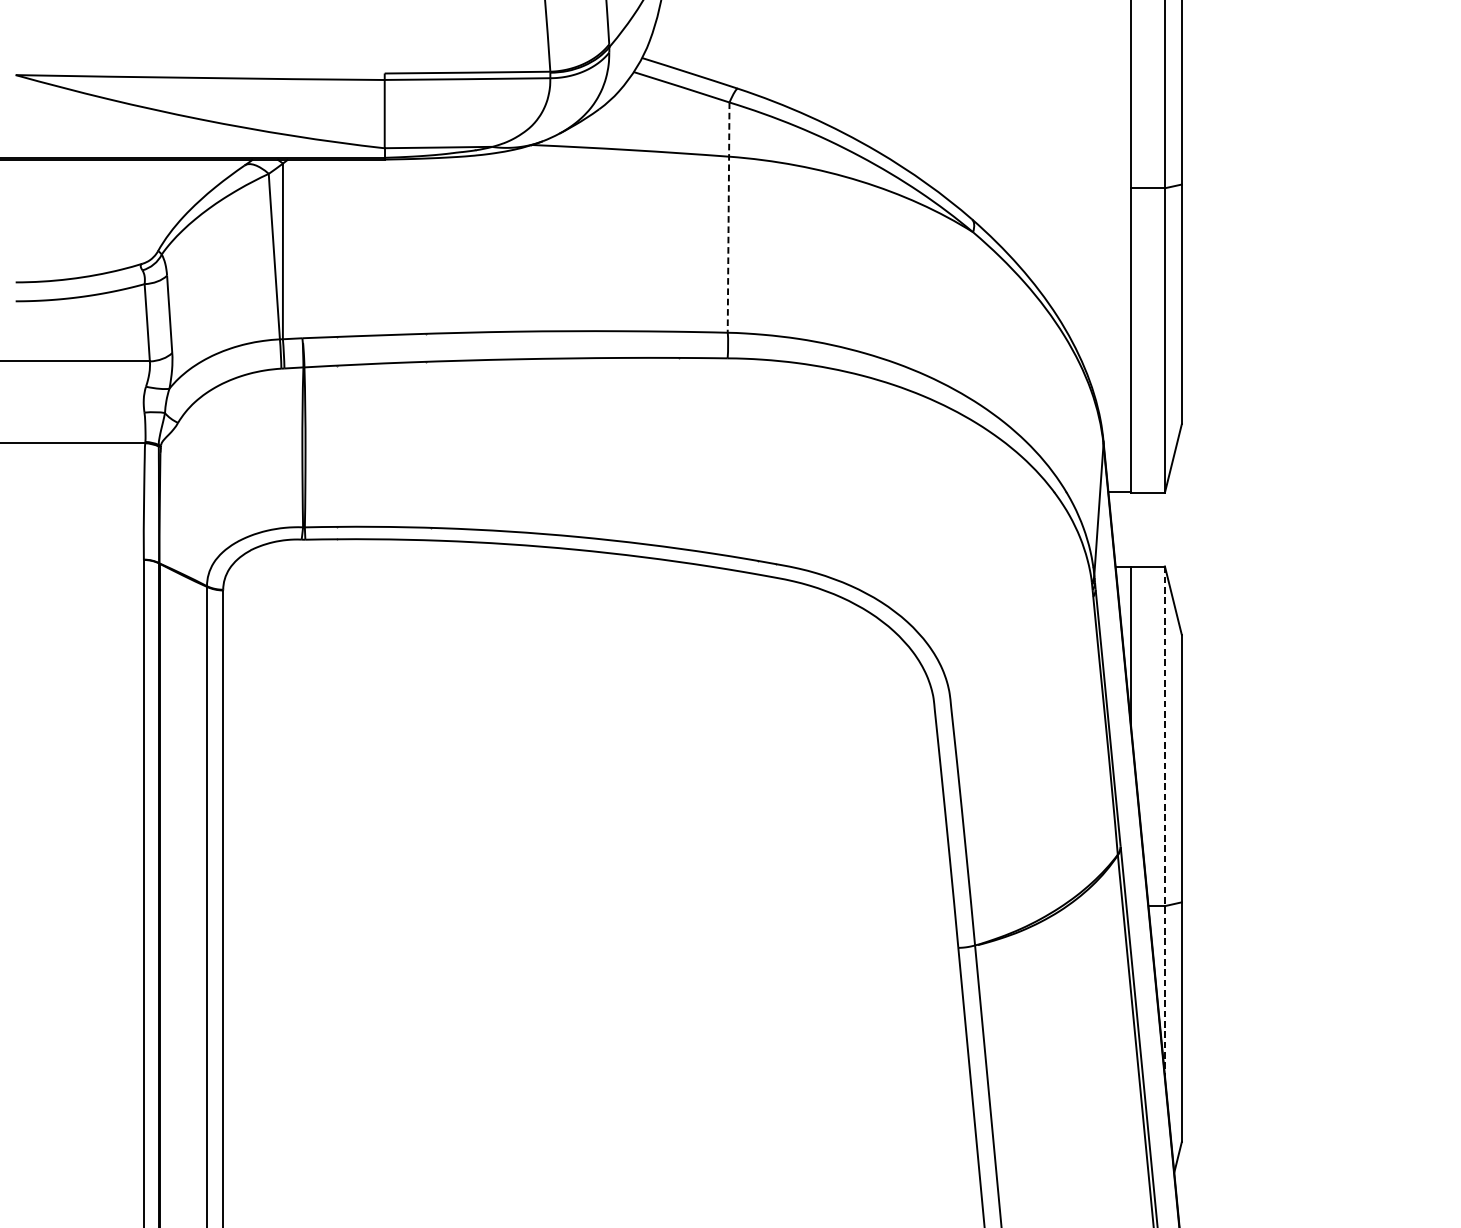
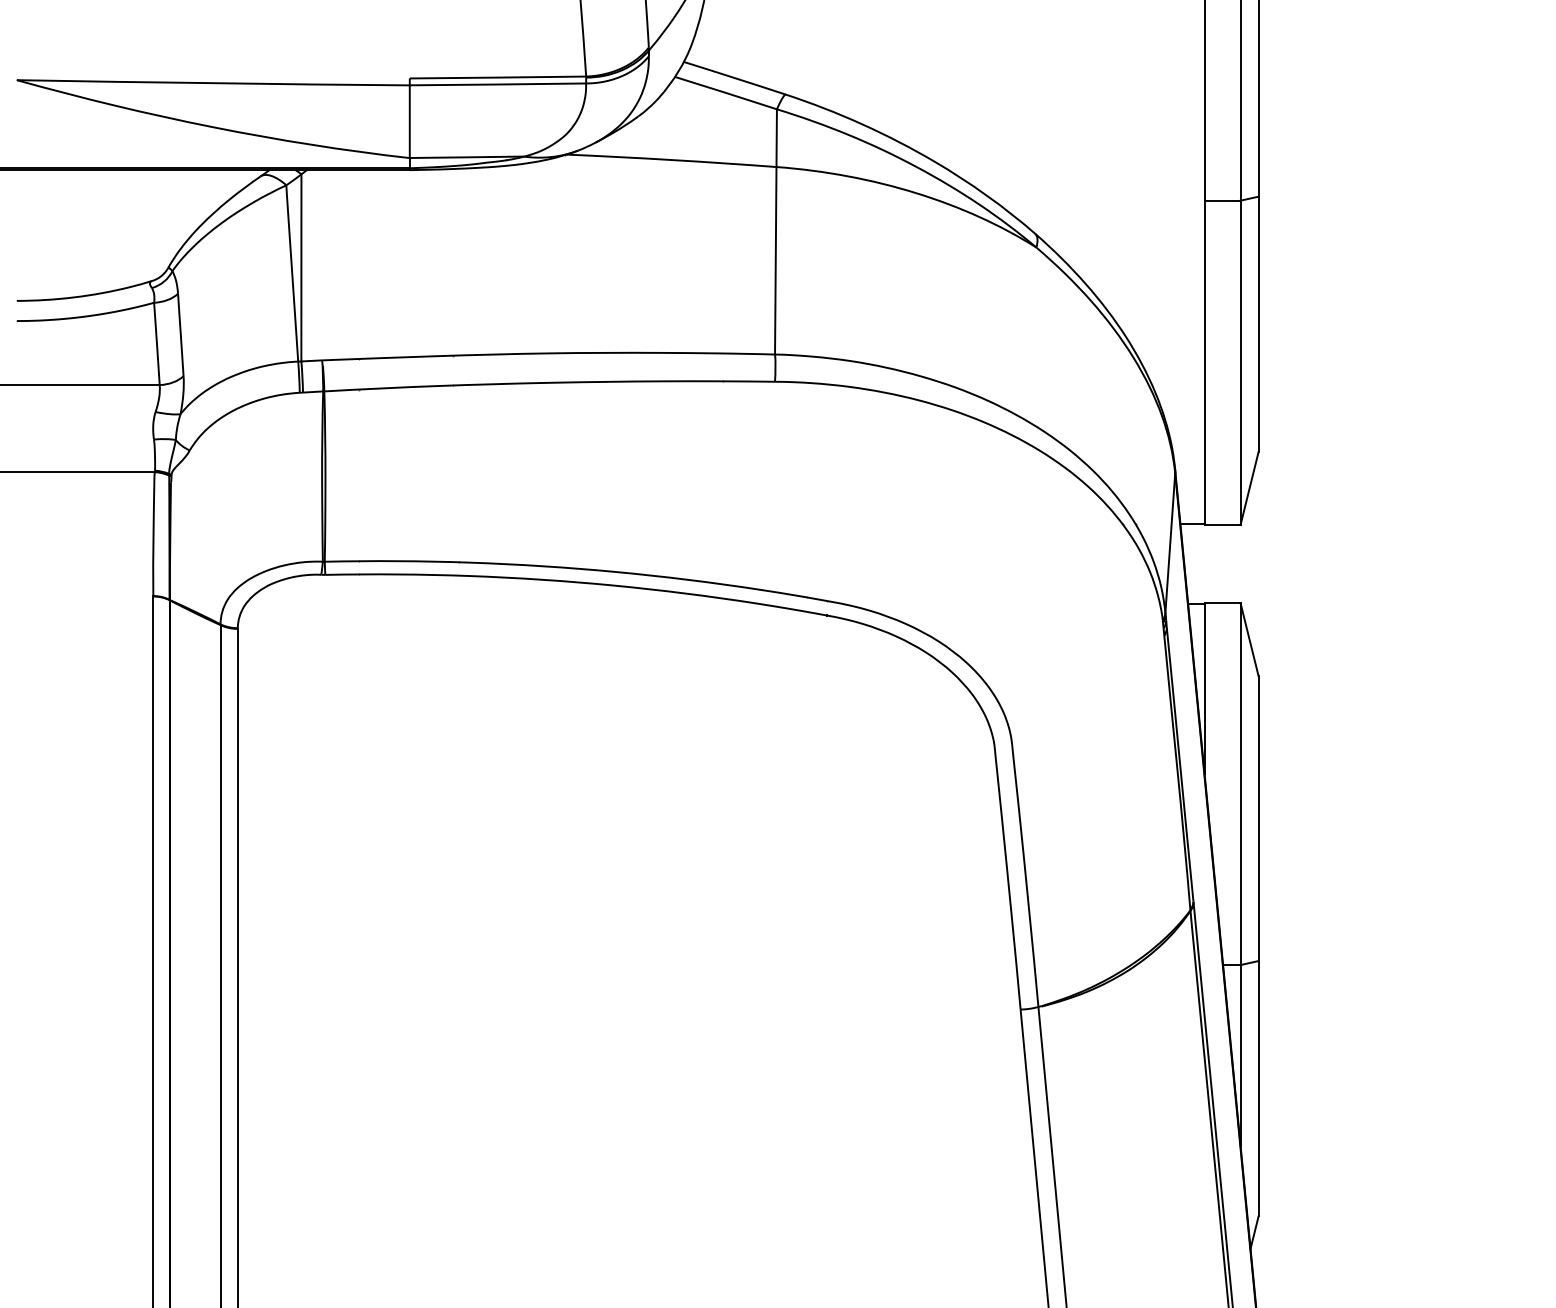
line: (728, 217) -> (775, 231), dashed -> solid
line: (1164, 822) -> (1240, 875), dashed -> solid

